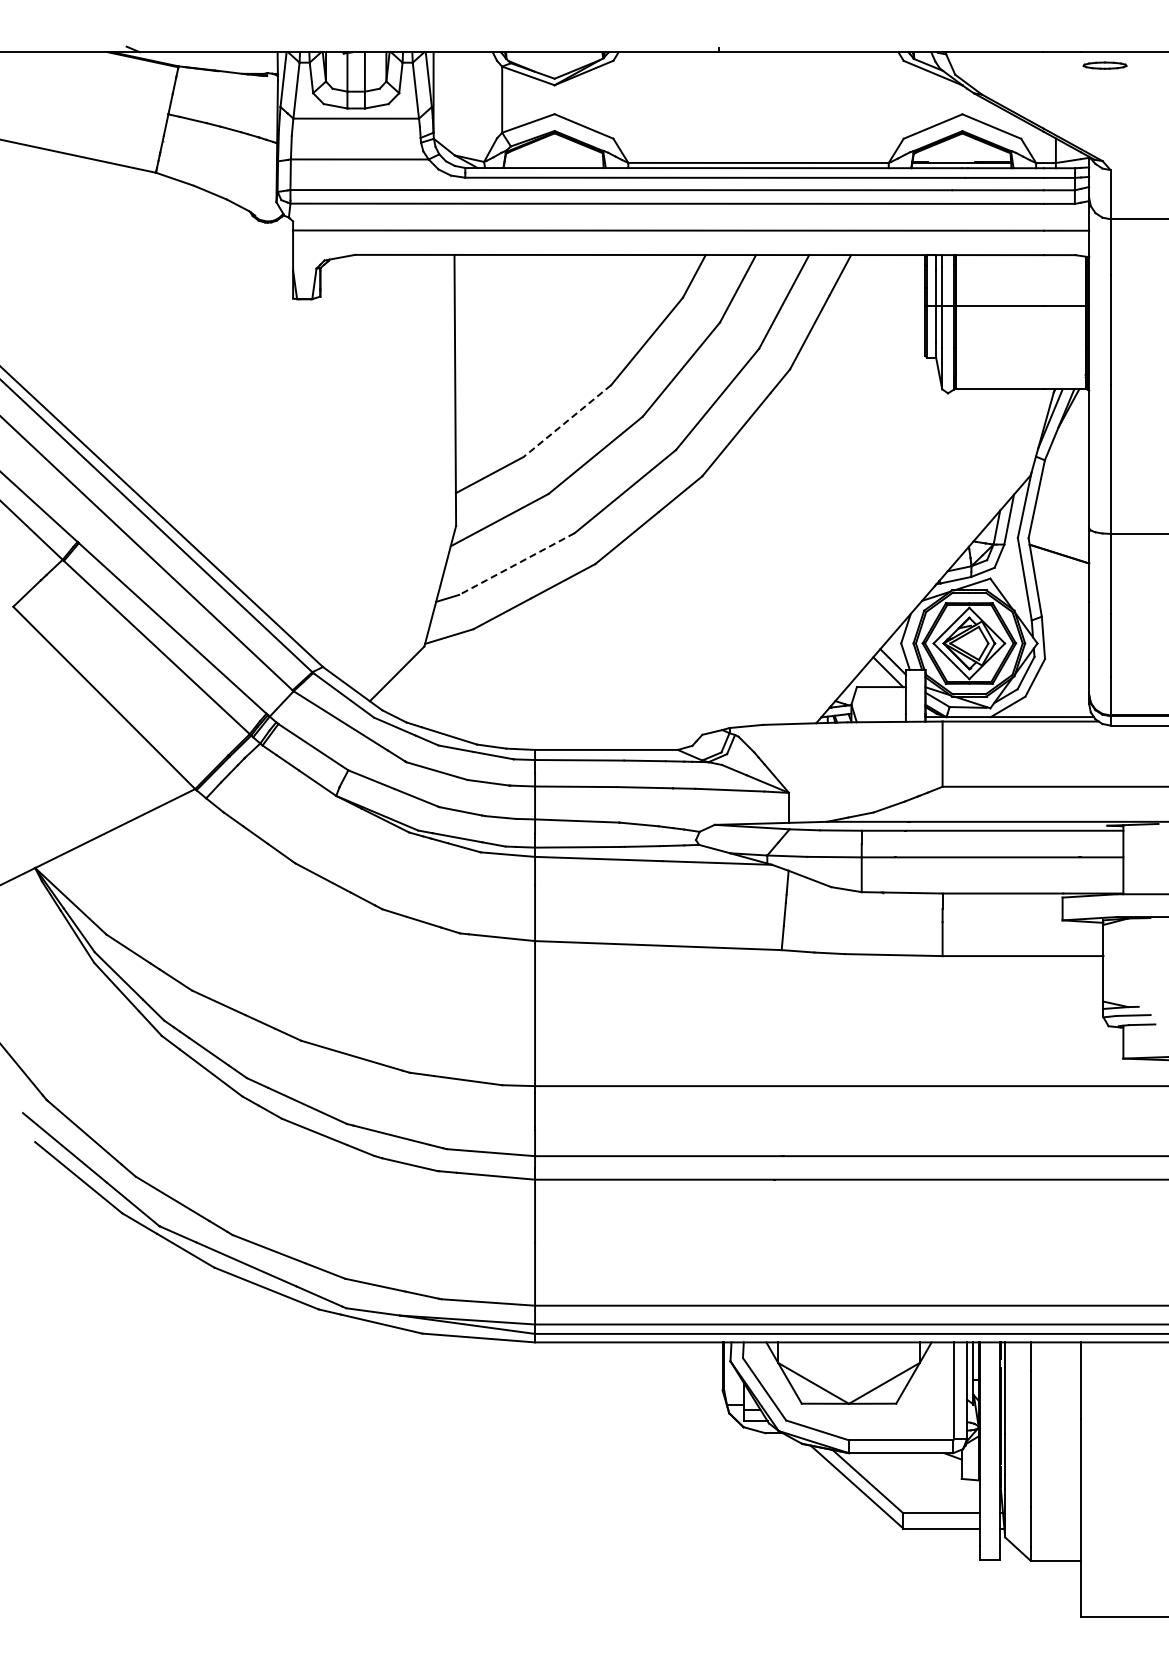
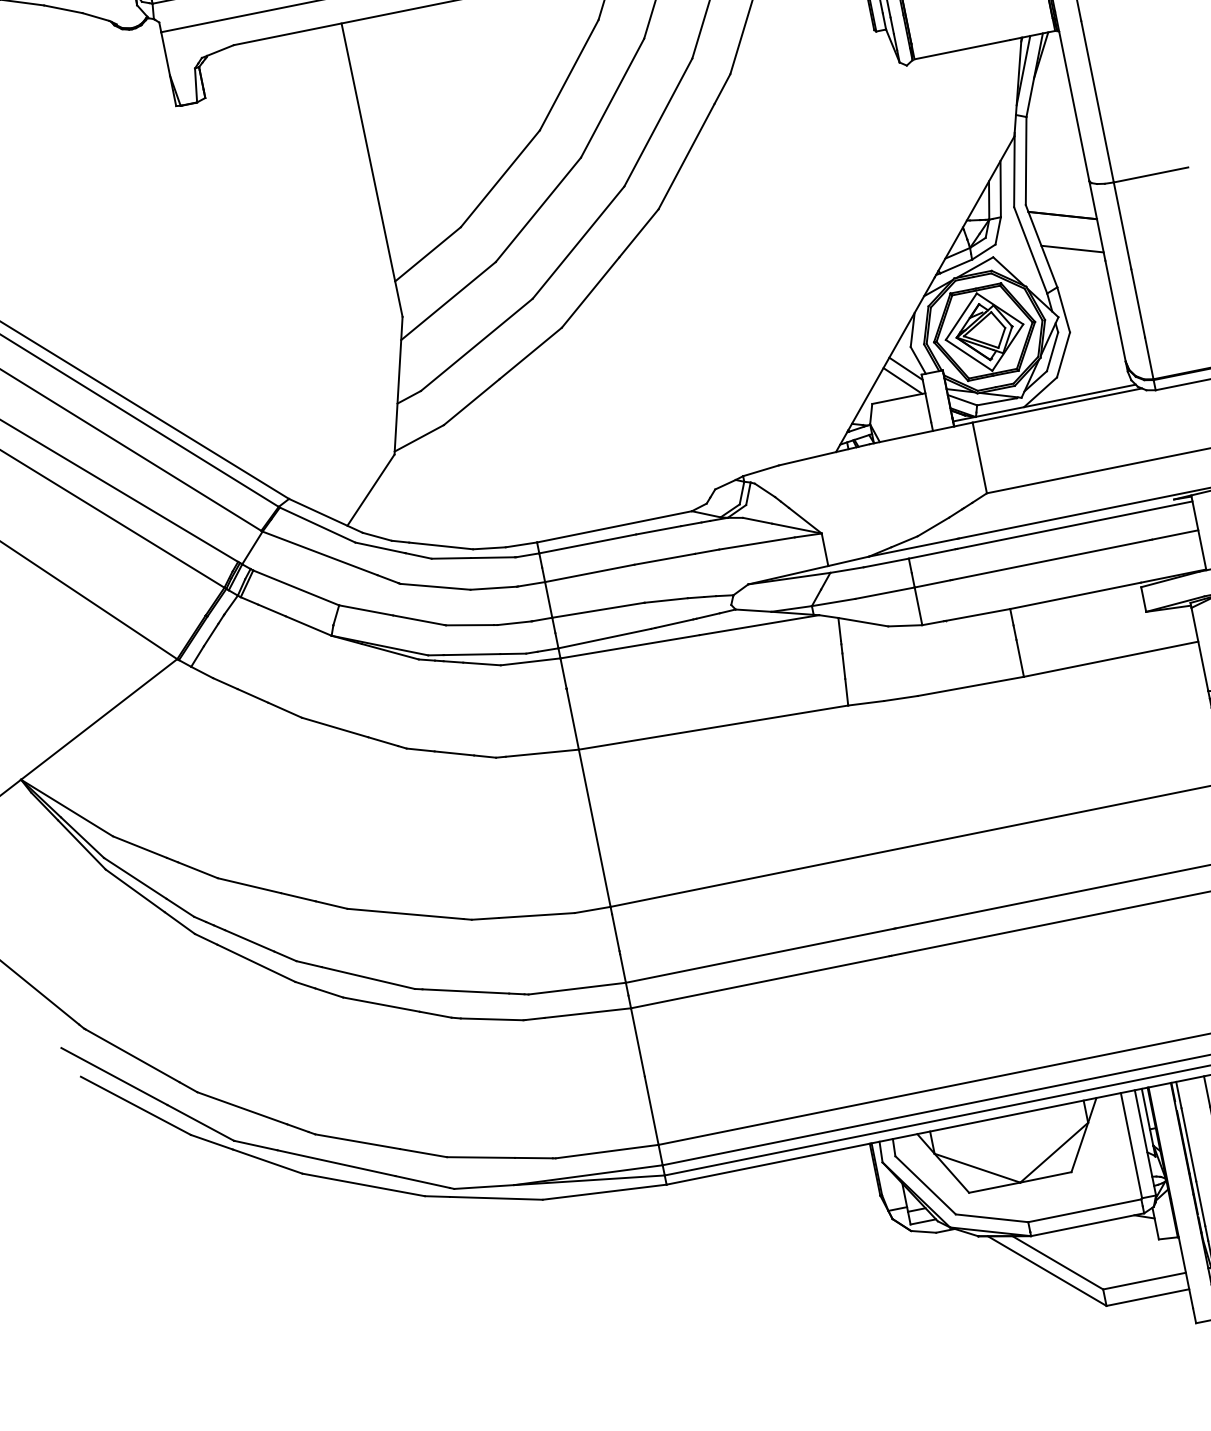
line: (567, 421) -> (500, 179), dashed -> solid
line: (516, 564) -> (476, 345), dashed -> solid
line: (1062, 585) -> (1072, 248), added

